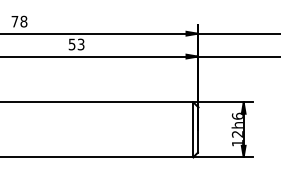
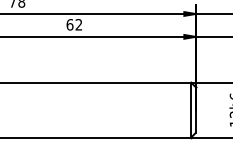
text: (76, 44) -> (74, 24), 53 -> 62

